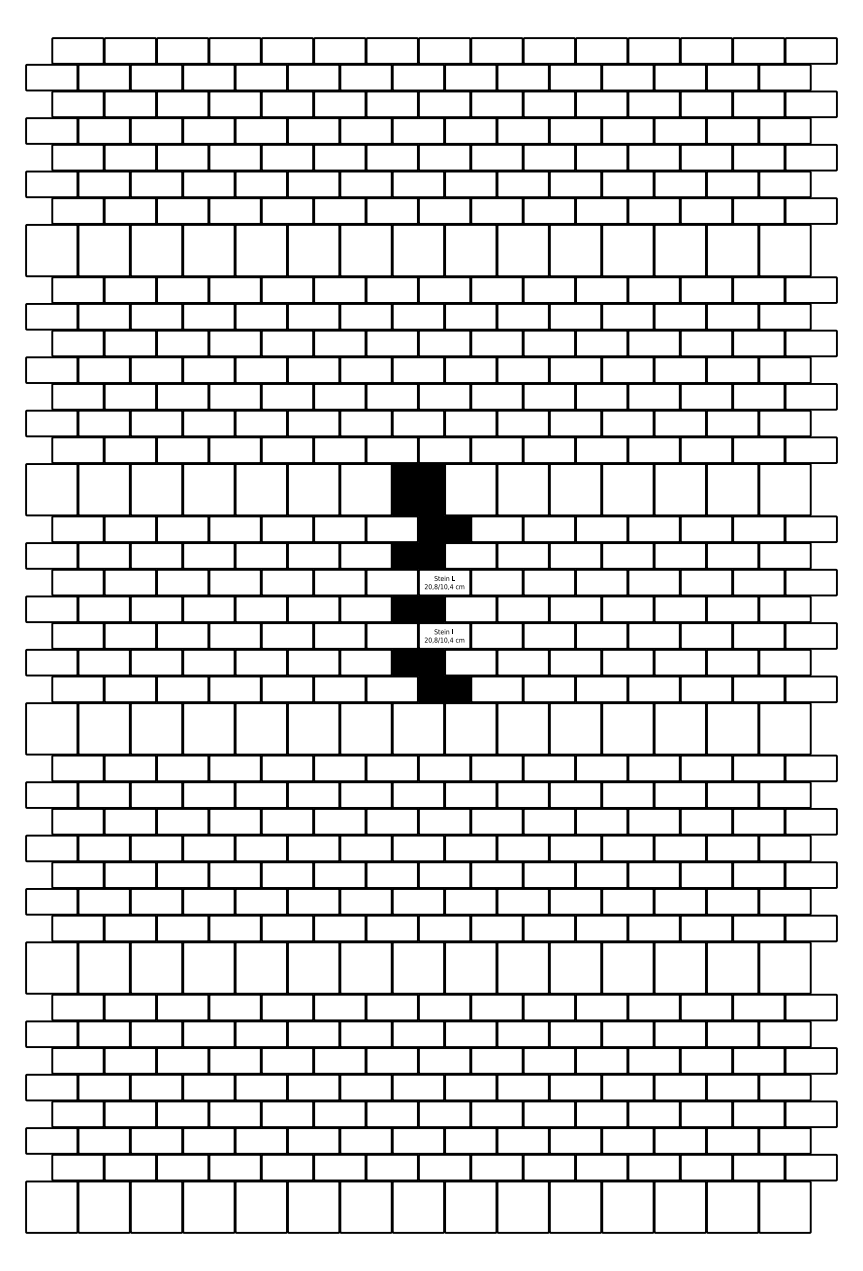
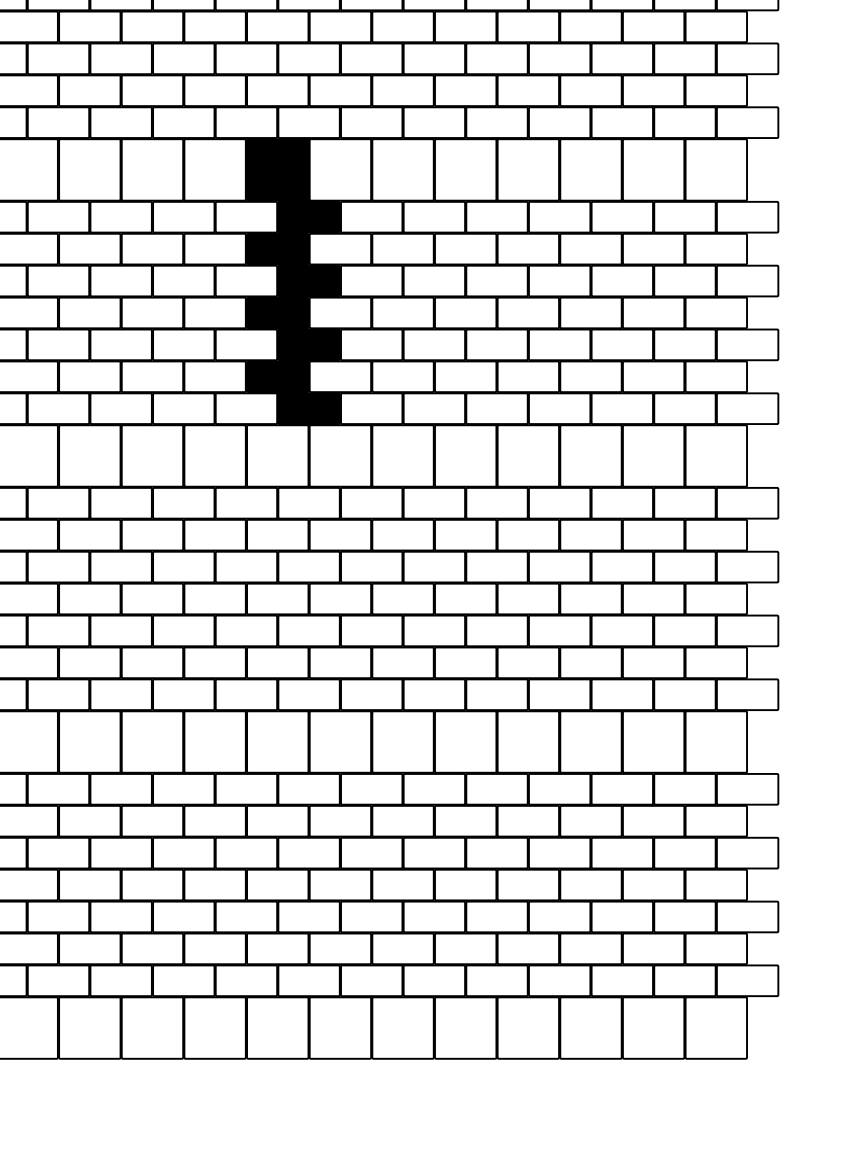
fill: (444, 582) -> (308, 280), added
fill: (444, 635) -> (308, 344), added

